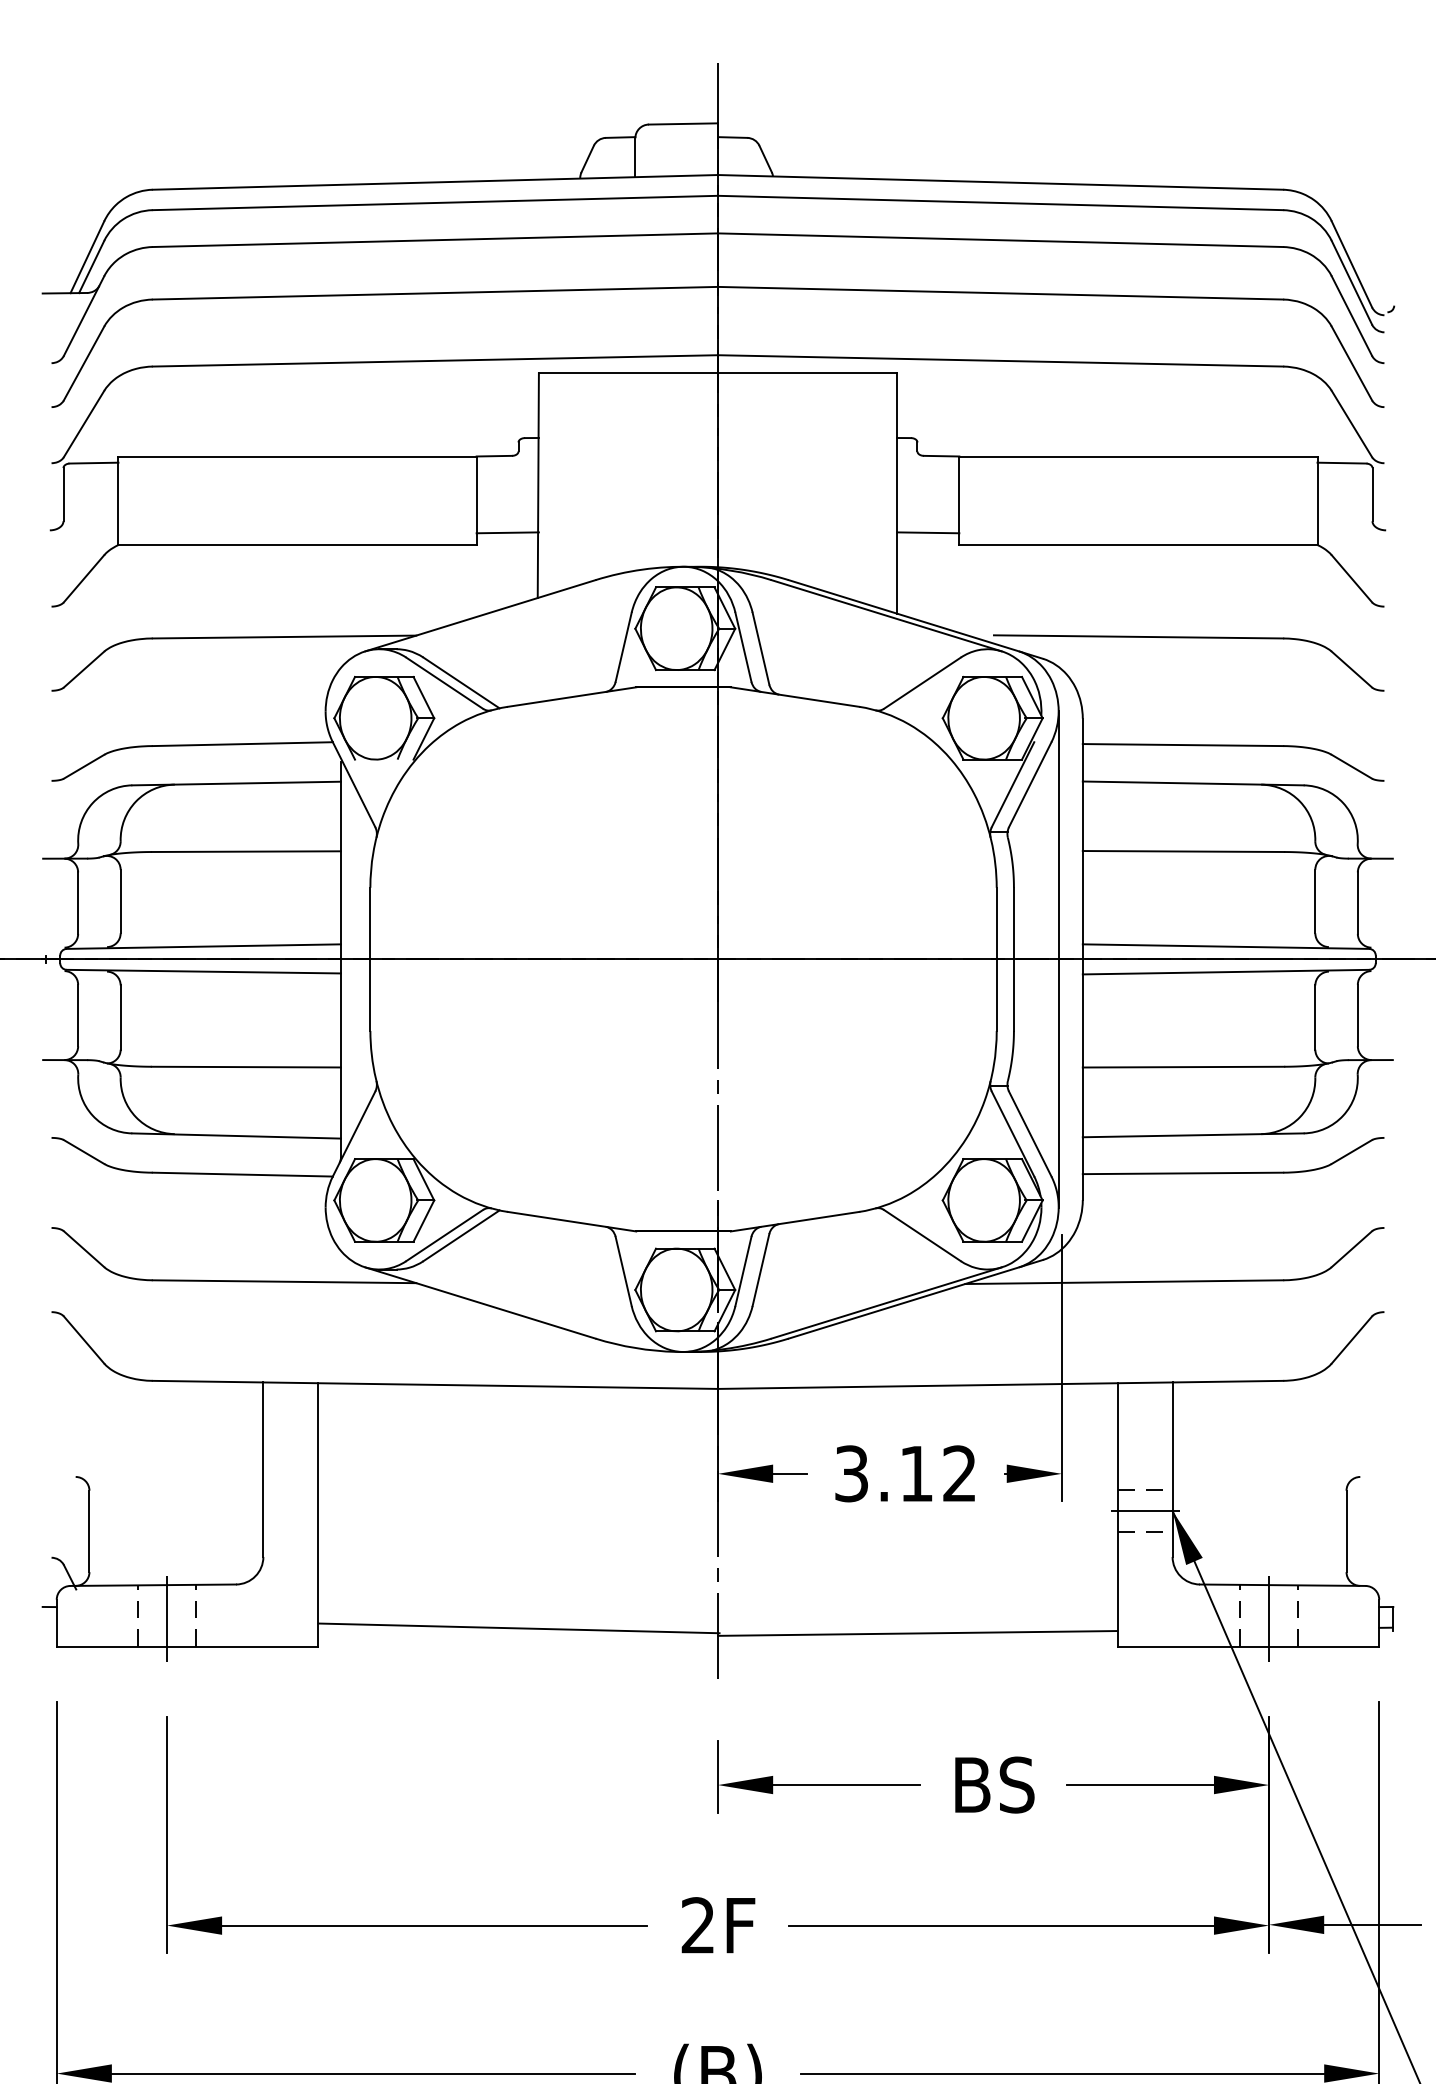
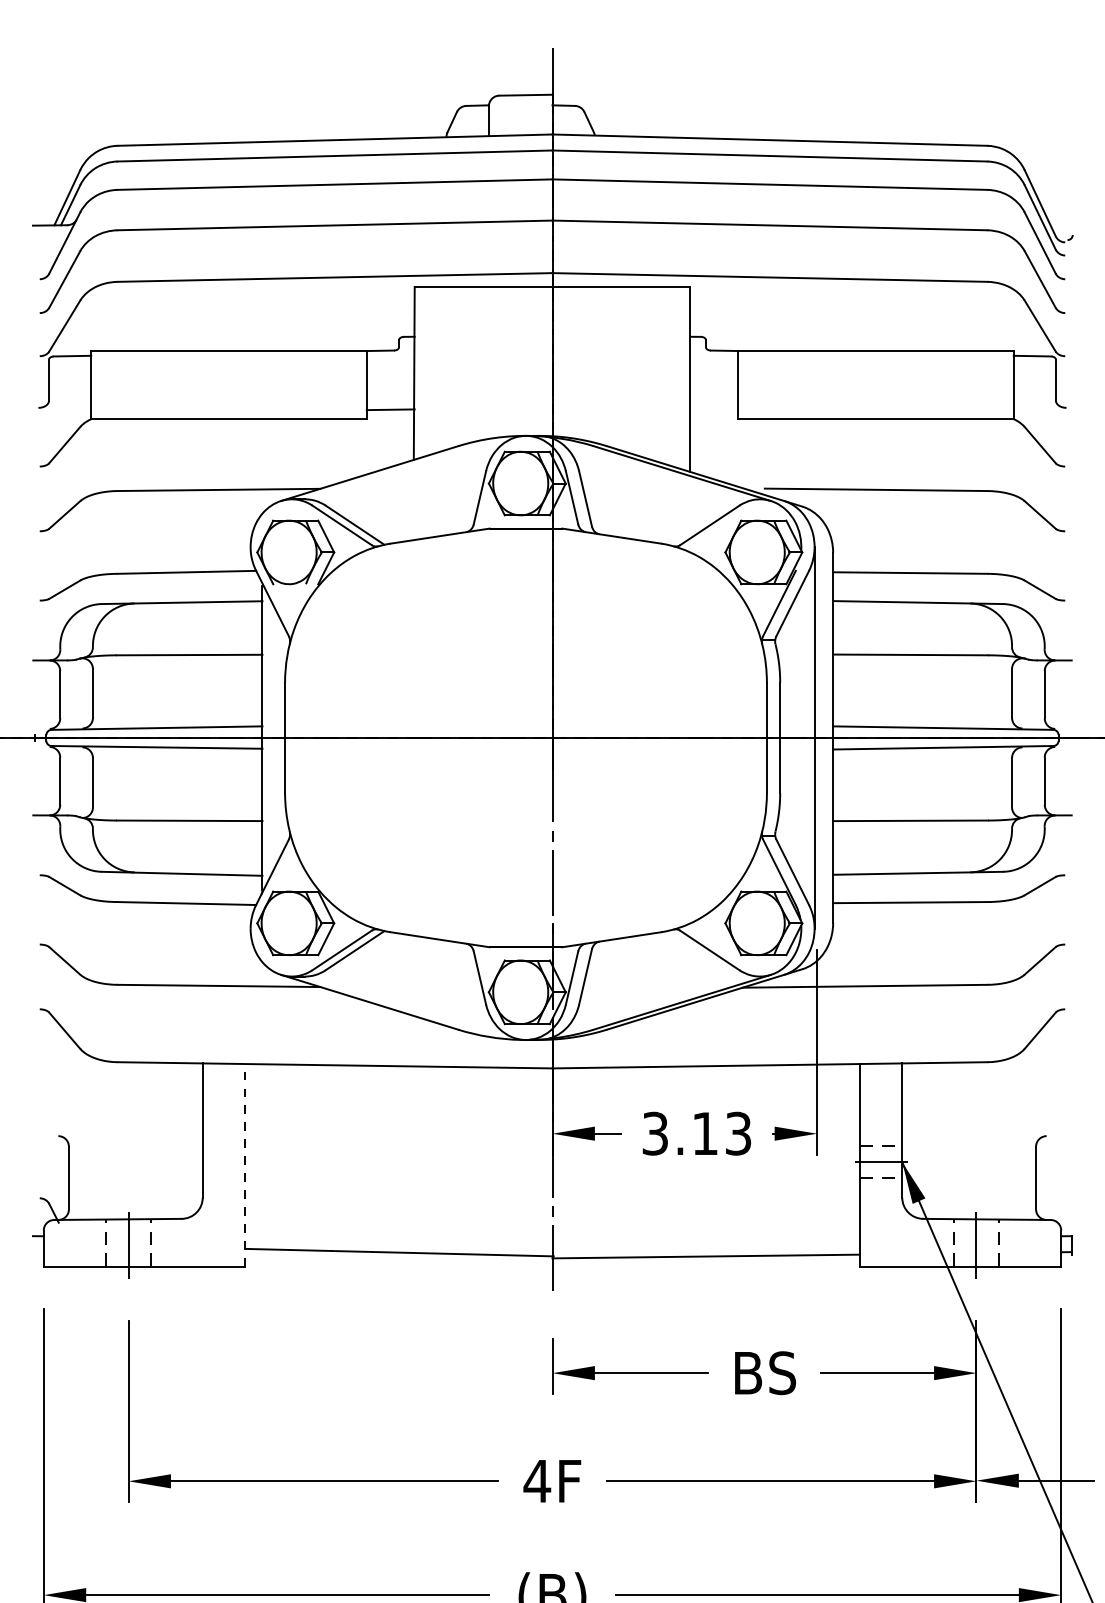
line: (928, 532) -> (714, 409), removed
text: (959, 1473) -> (738, 1133), 3.12 -> 3.13
line: (318, 1513) -> (245, 1164), solid -> dashed
text: (698, 1924) -> (537, 1480), 2F -> 4F

